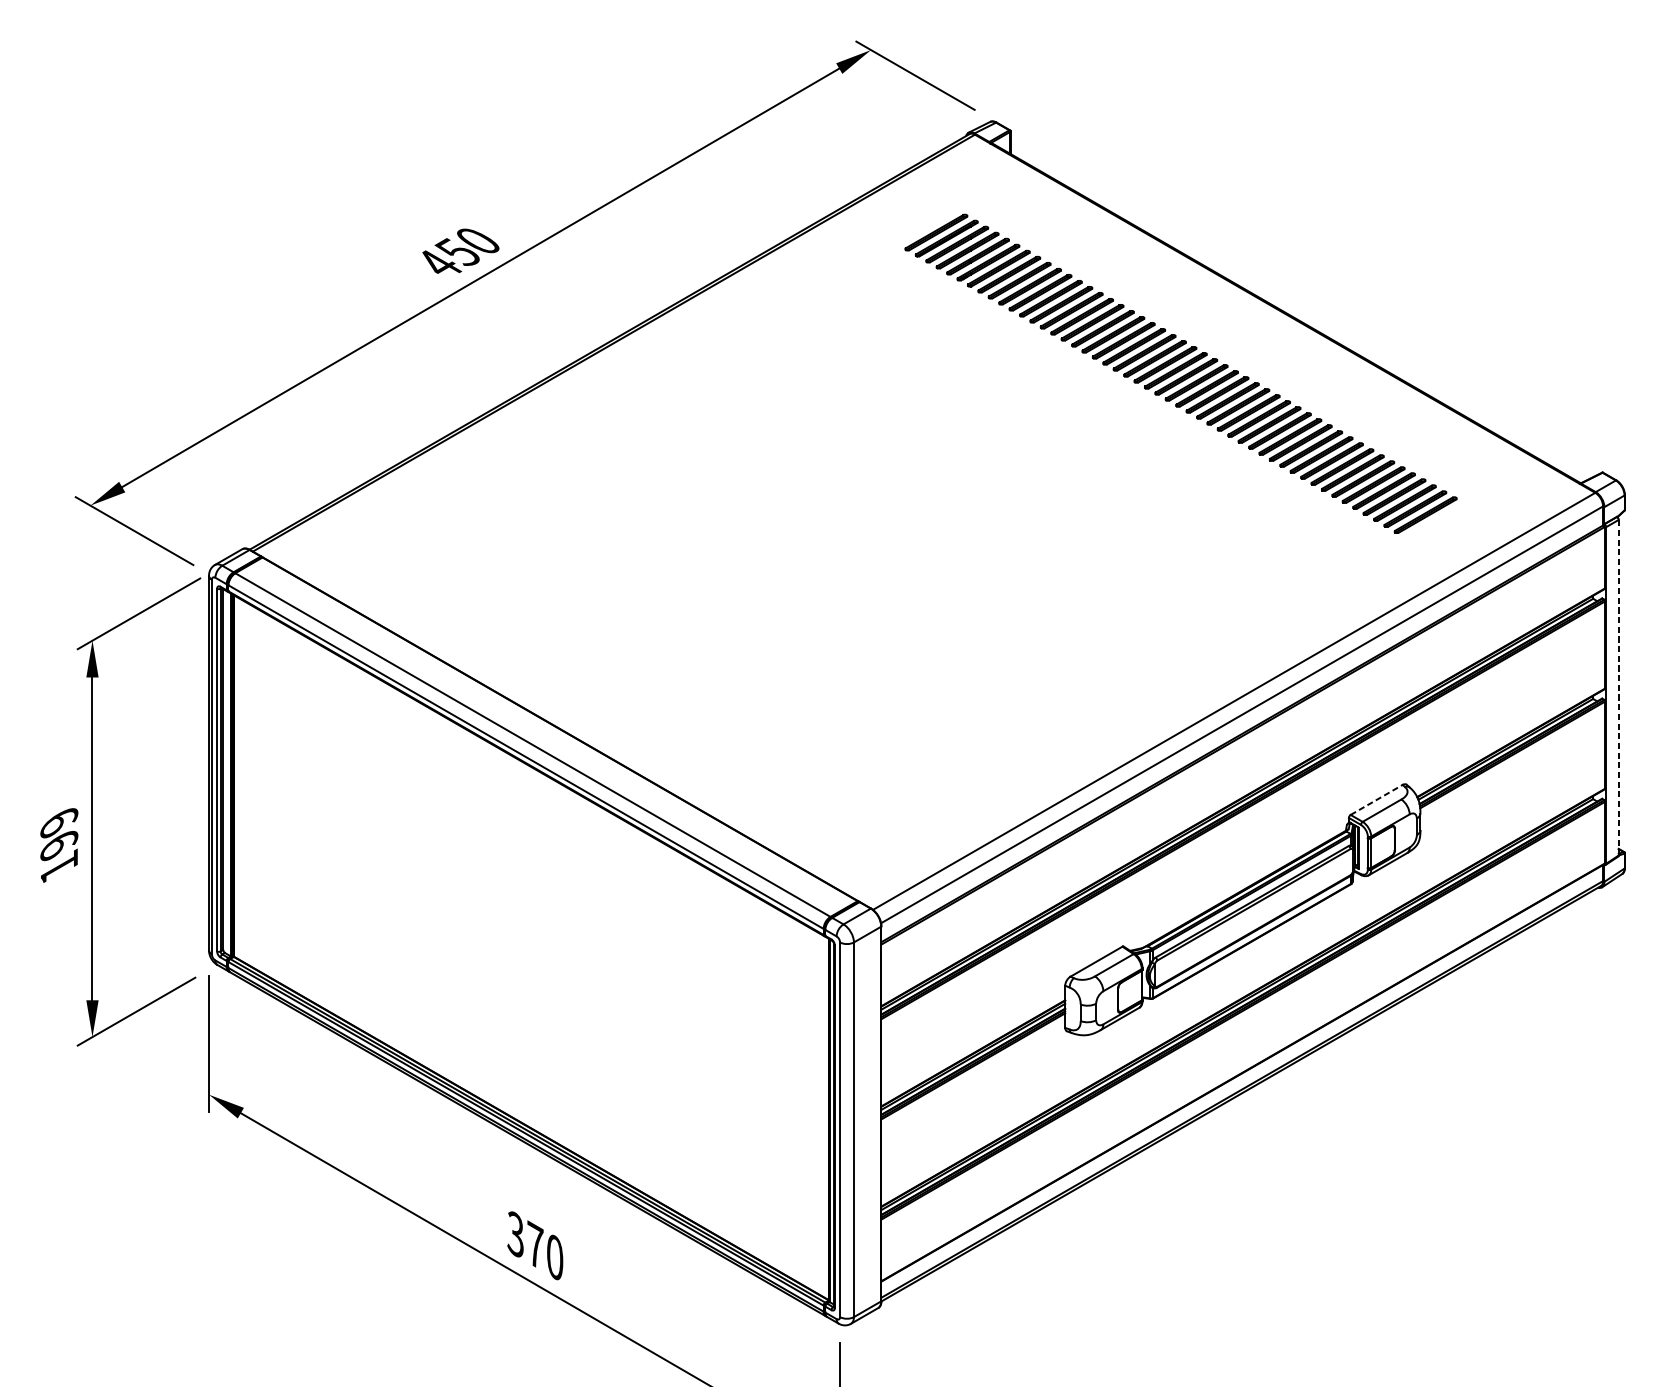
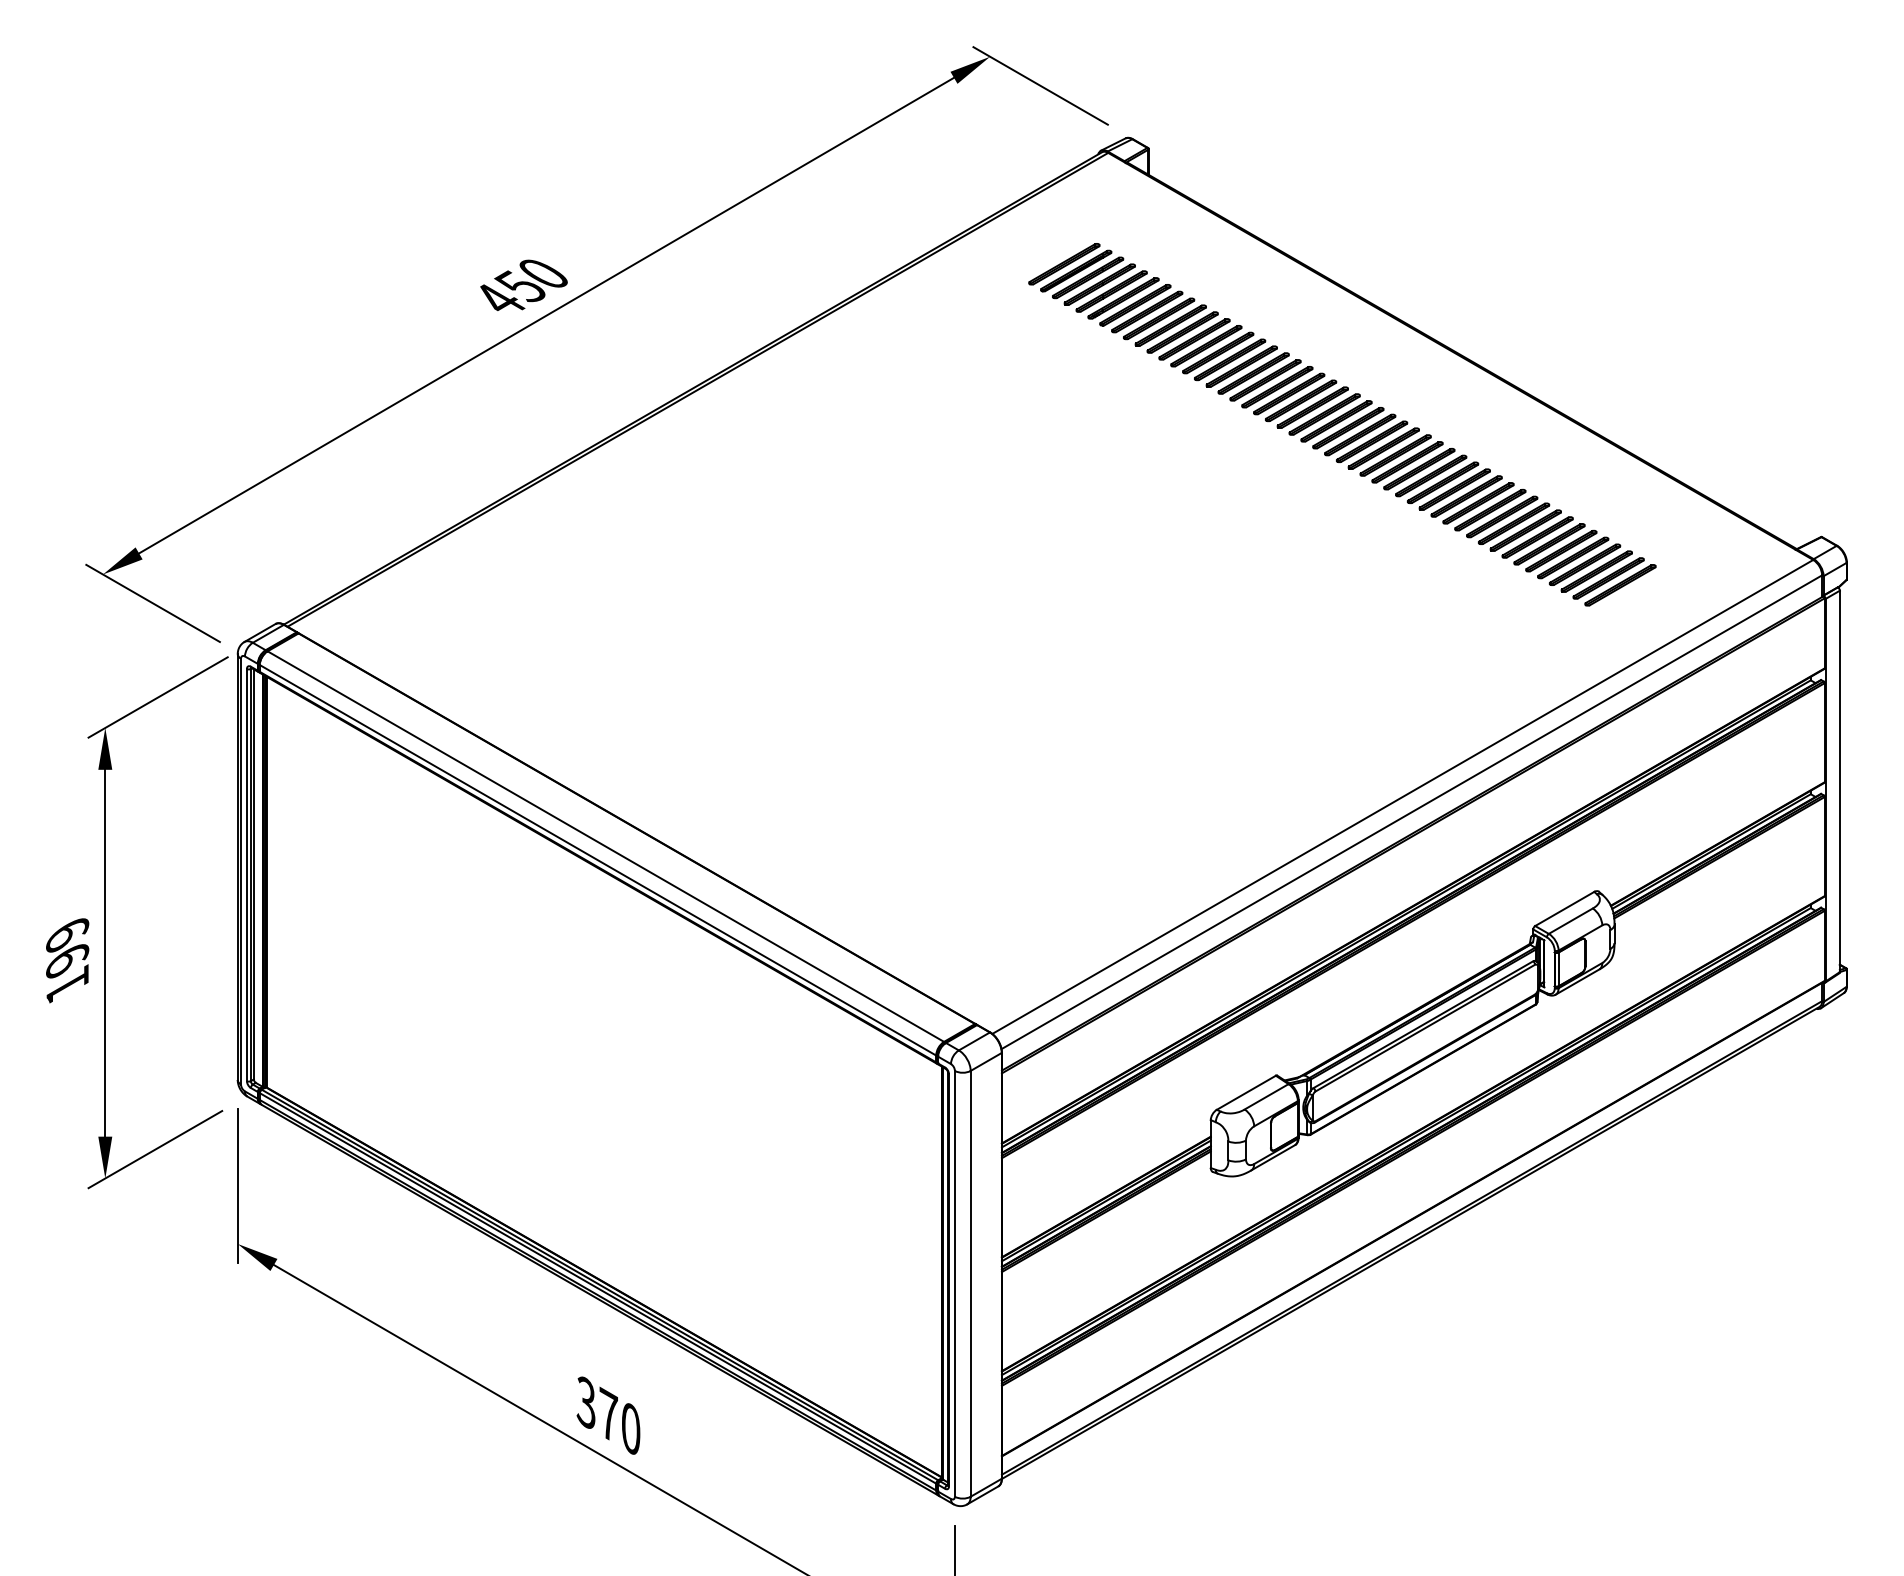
line: (1618, 687) -> (1839, 781), dashed -> solid
line: (1377, 799) -> (1565, 908), dashed -> solid

